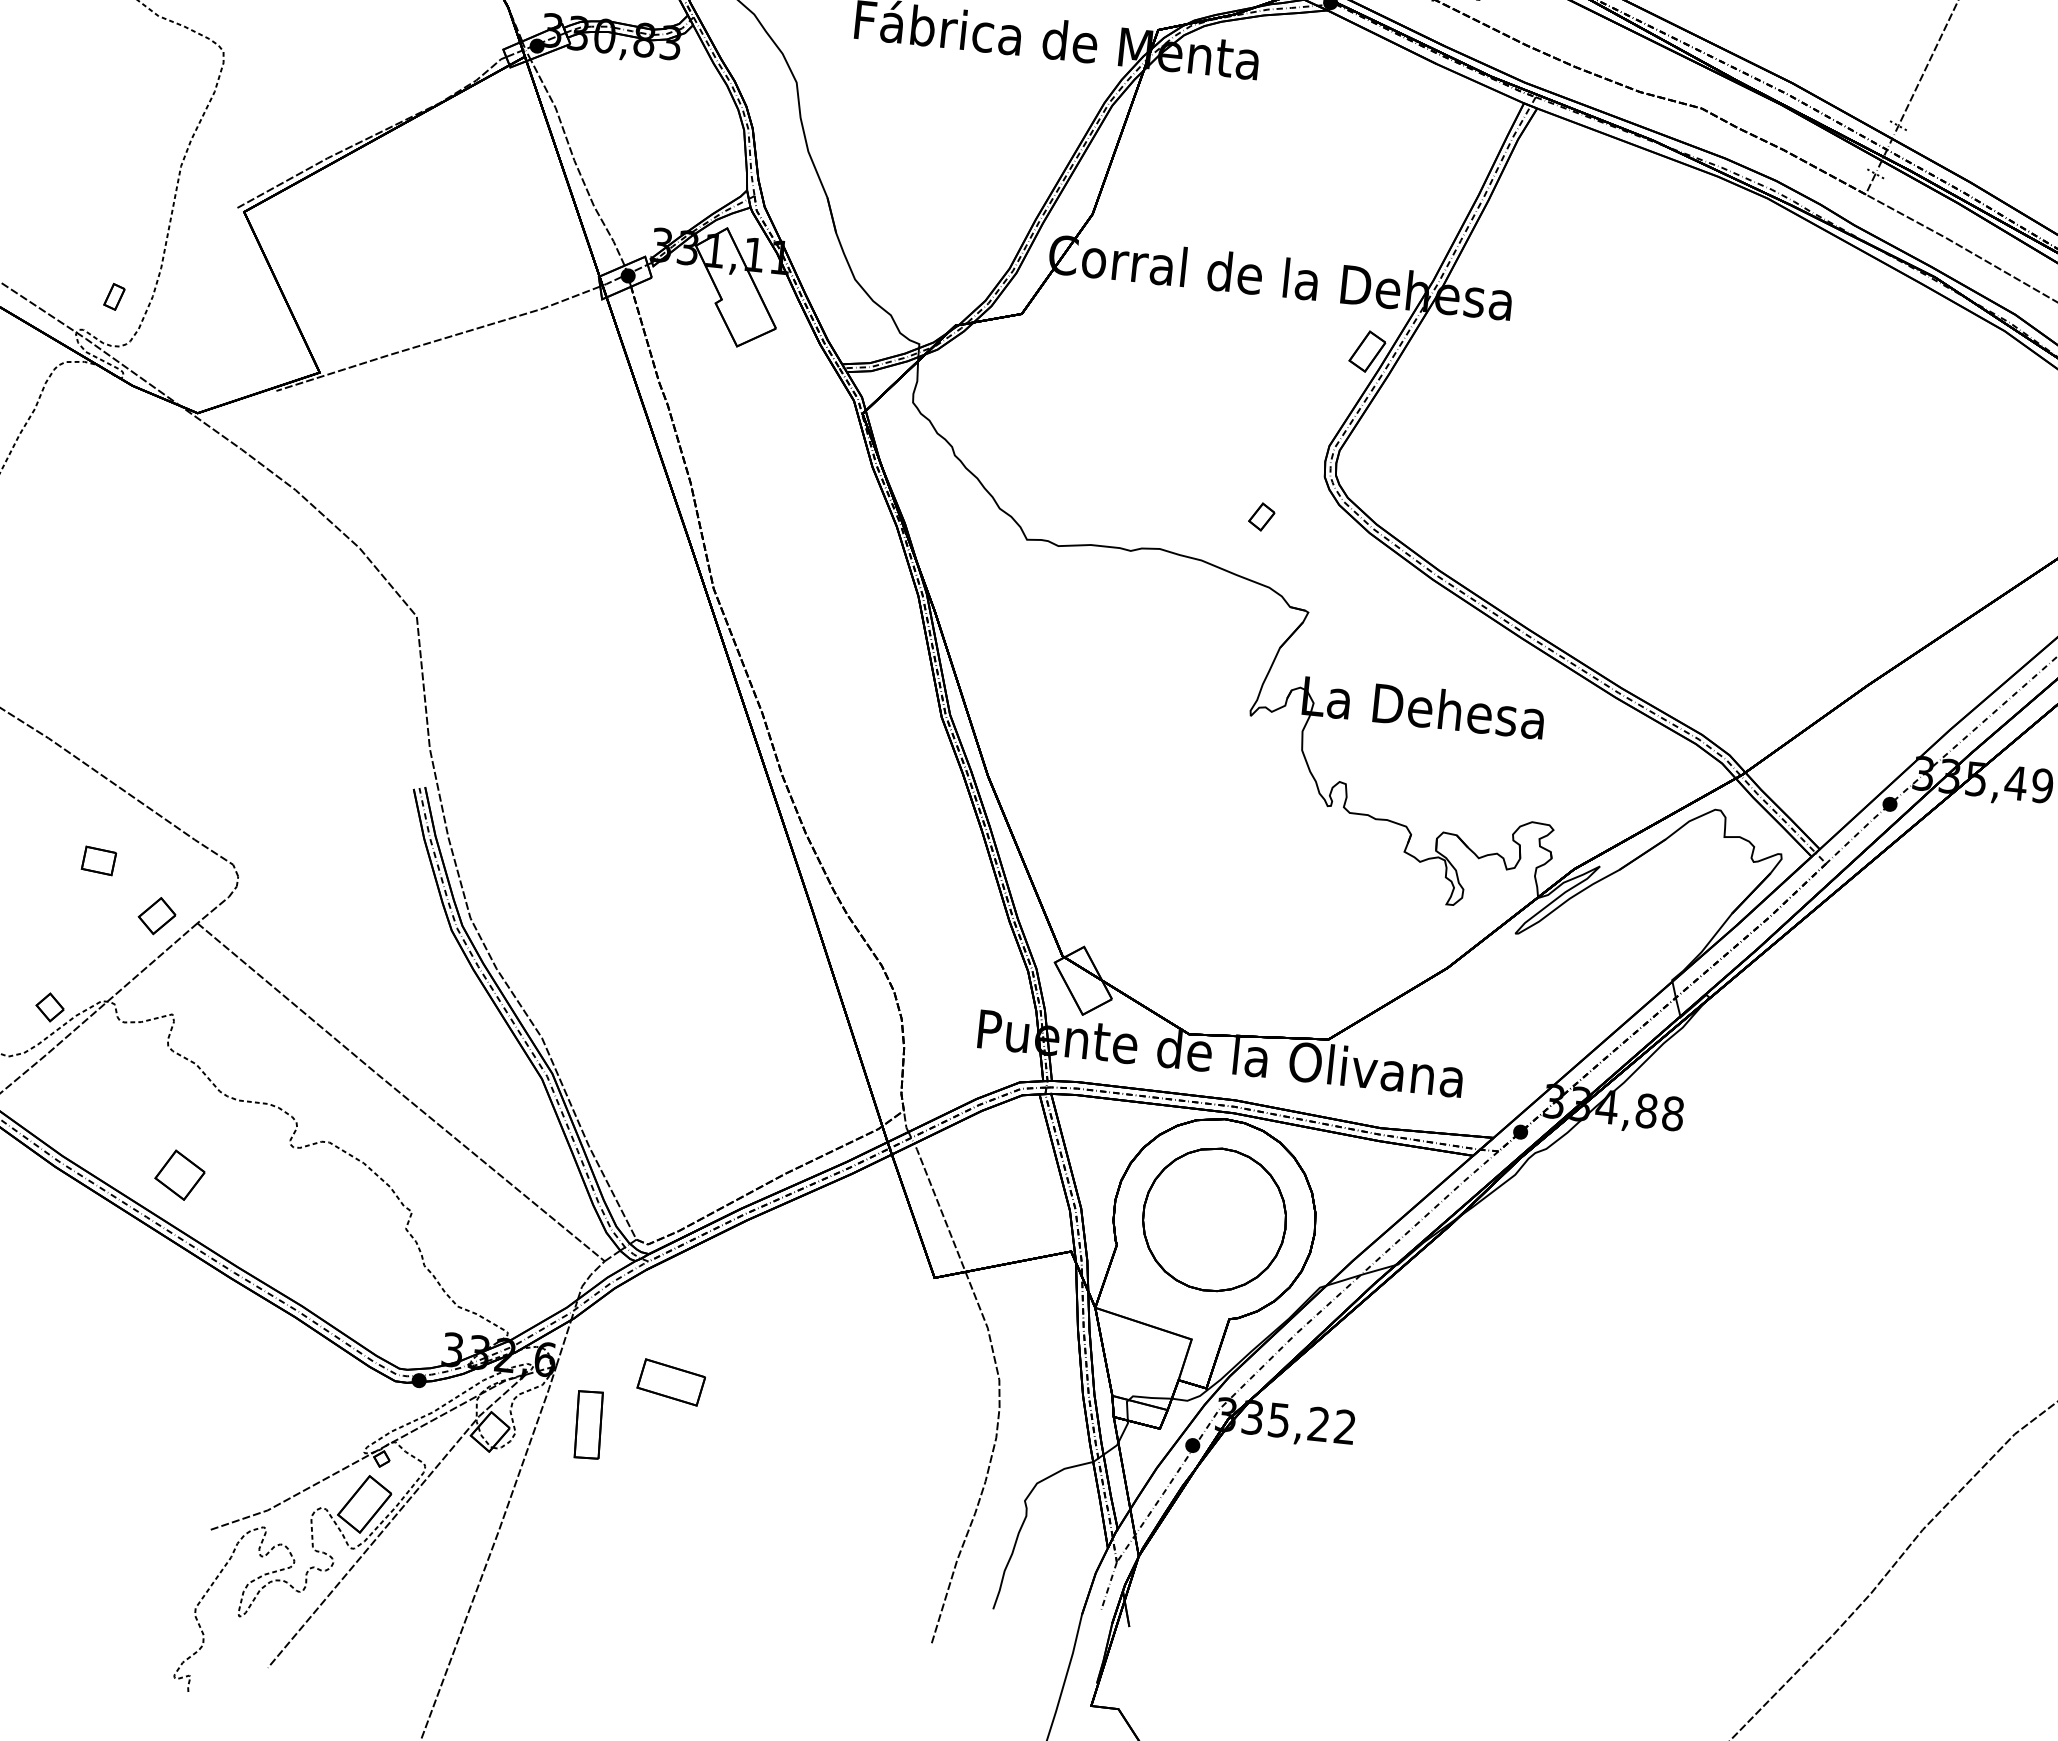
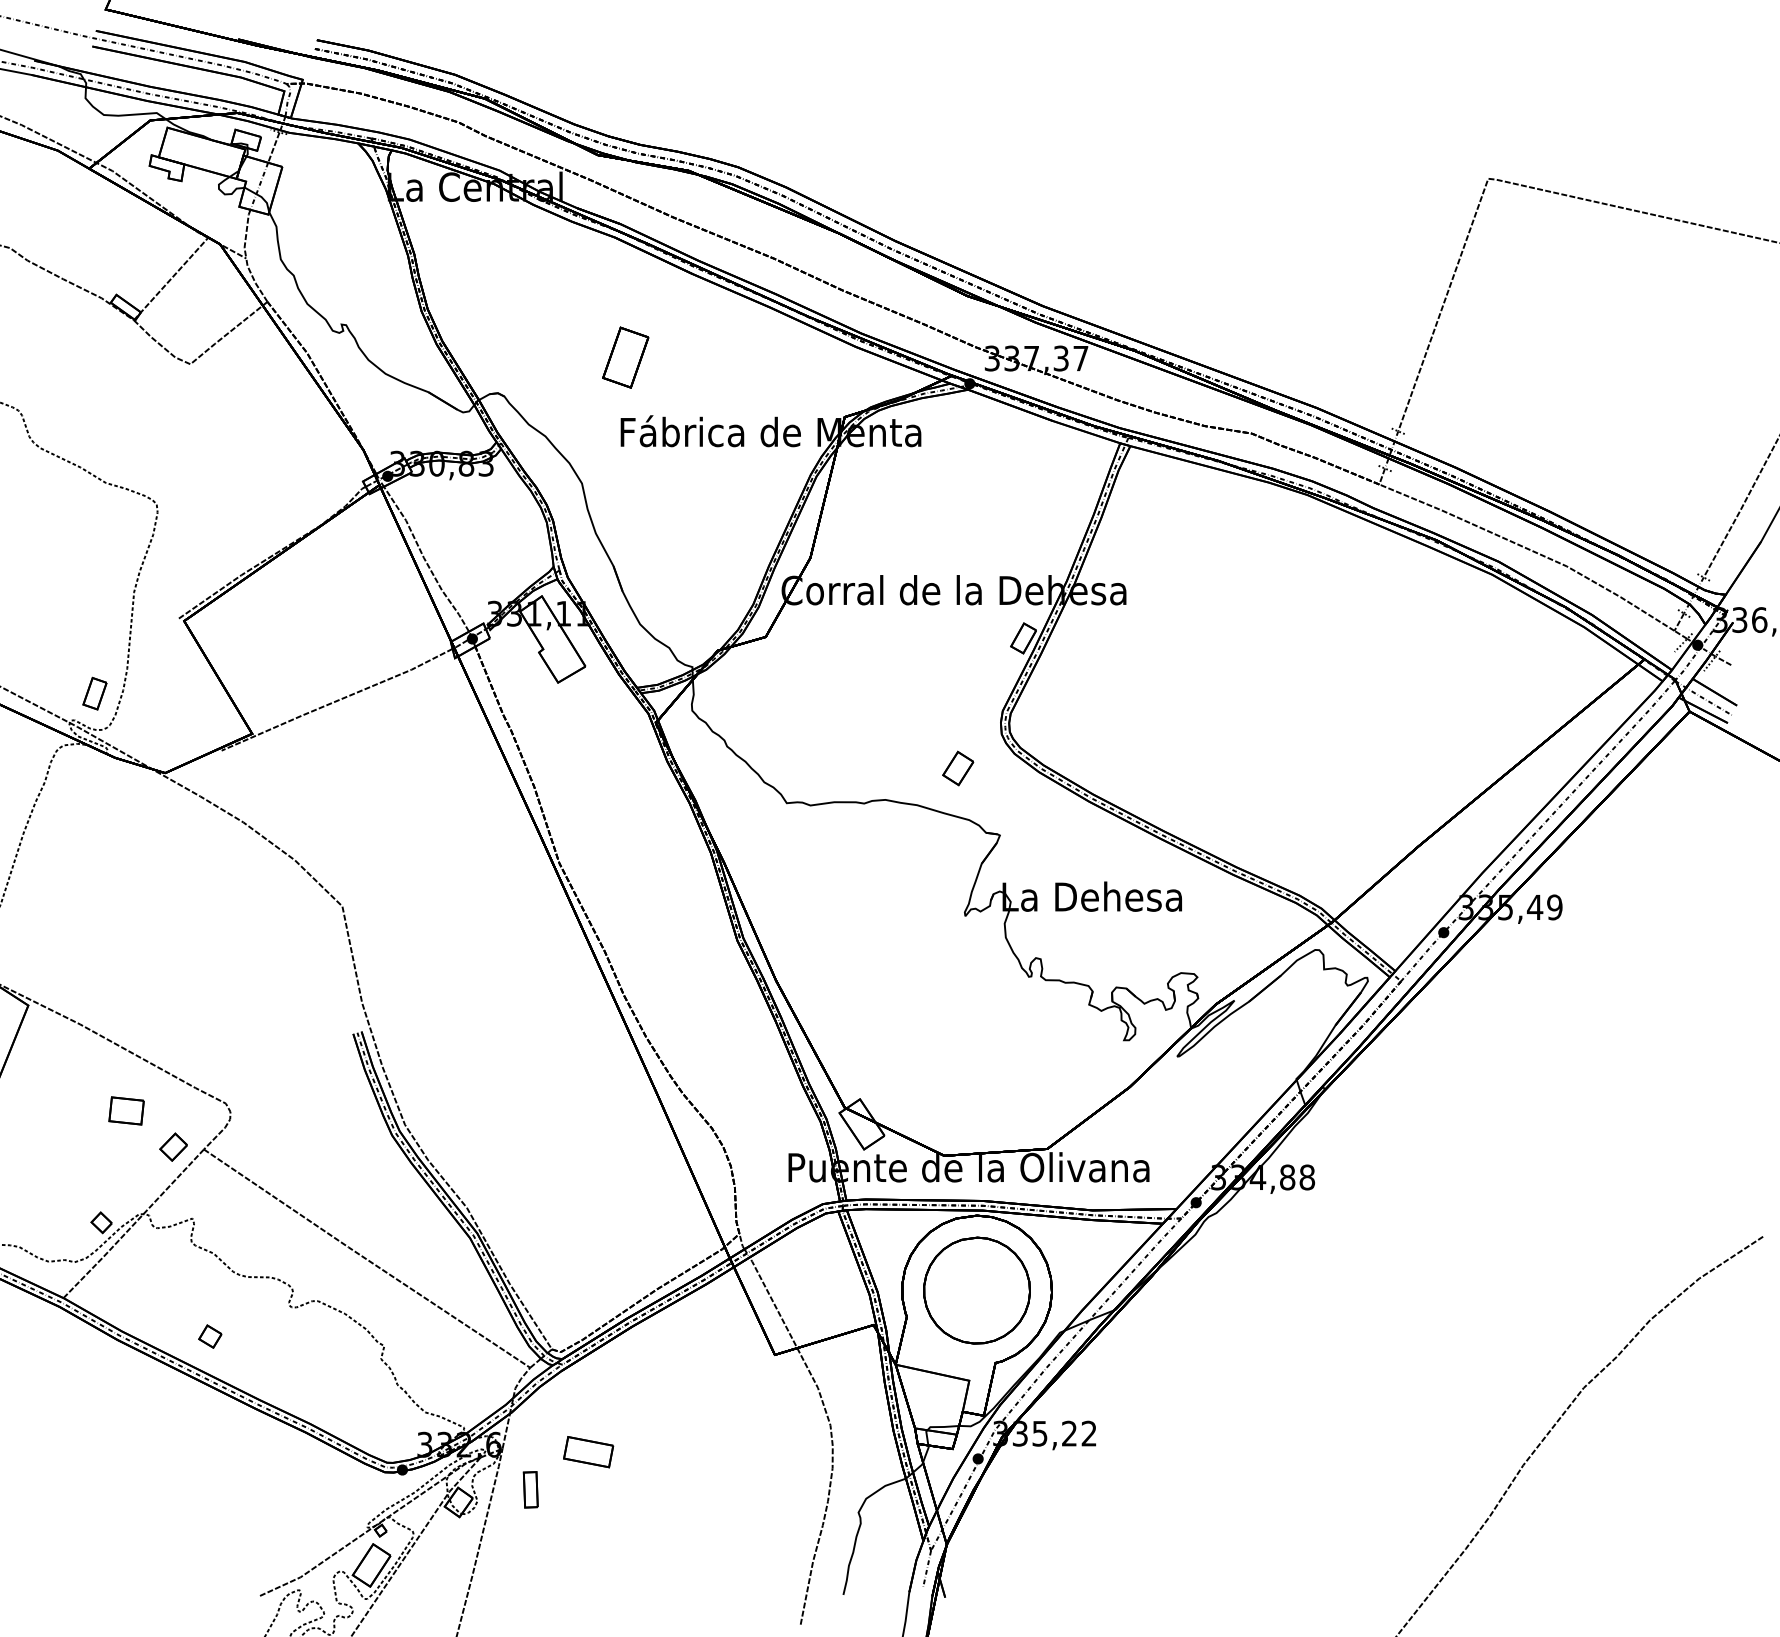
part: (113, 296) -> (94, 693), size x1.67
part: (1262, 516) -> (958, 768), size x1.67
part: (98, 860) -> (126, 1110), size x1.43
part: (180, 1175) -> (210, 1336), size x0.62
part: (588, 1424) -> (530, 1489), size x0.71

